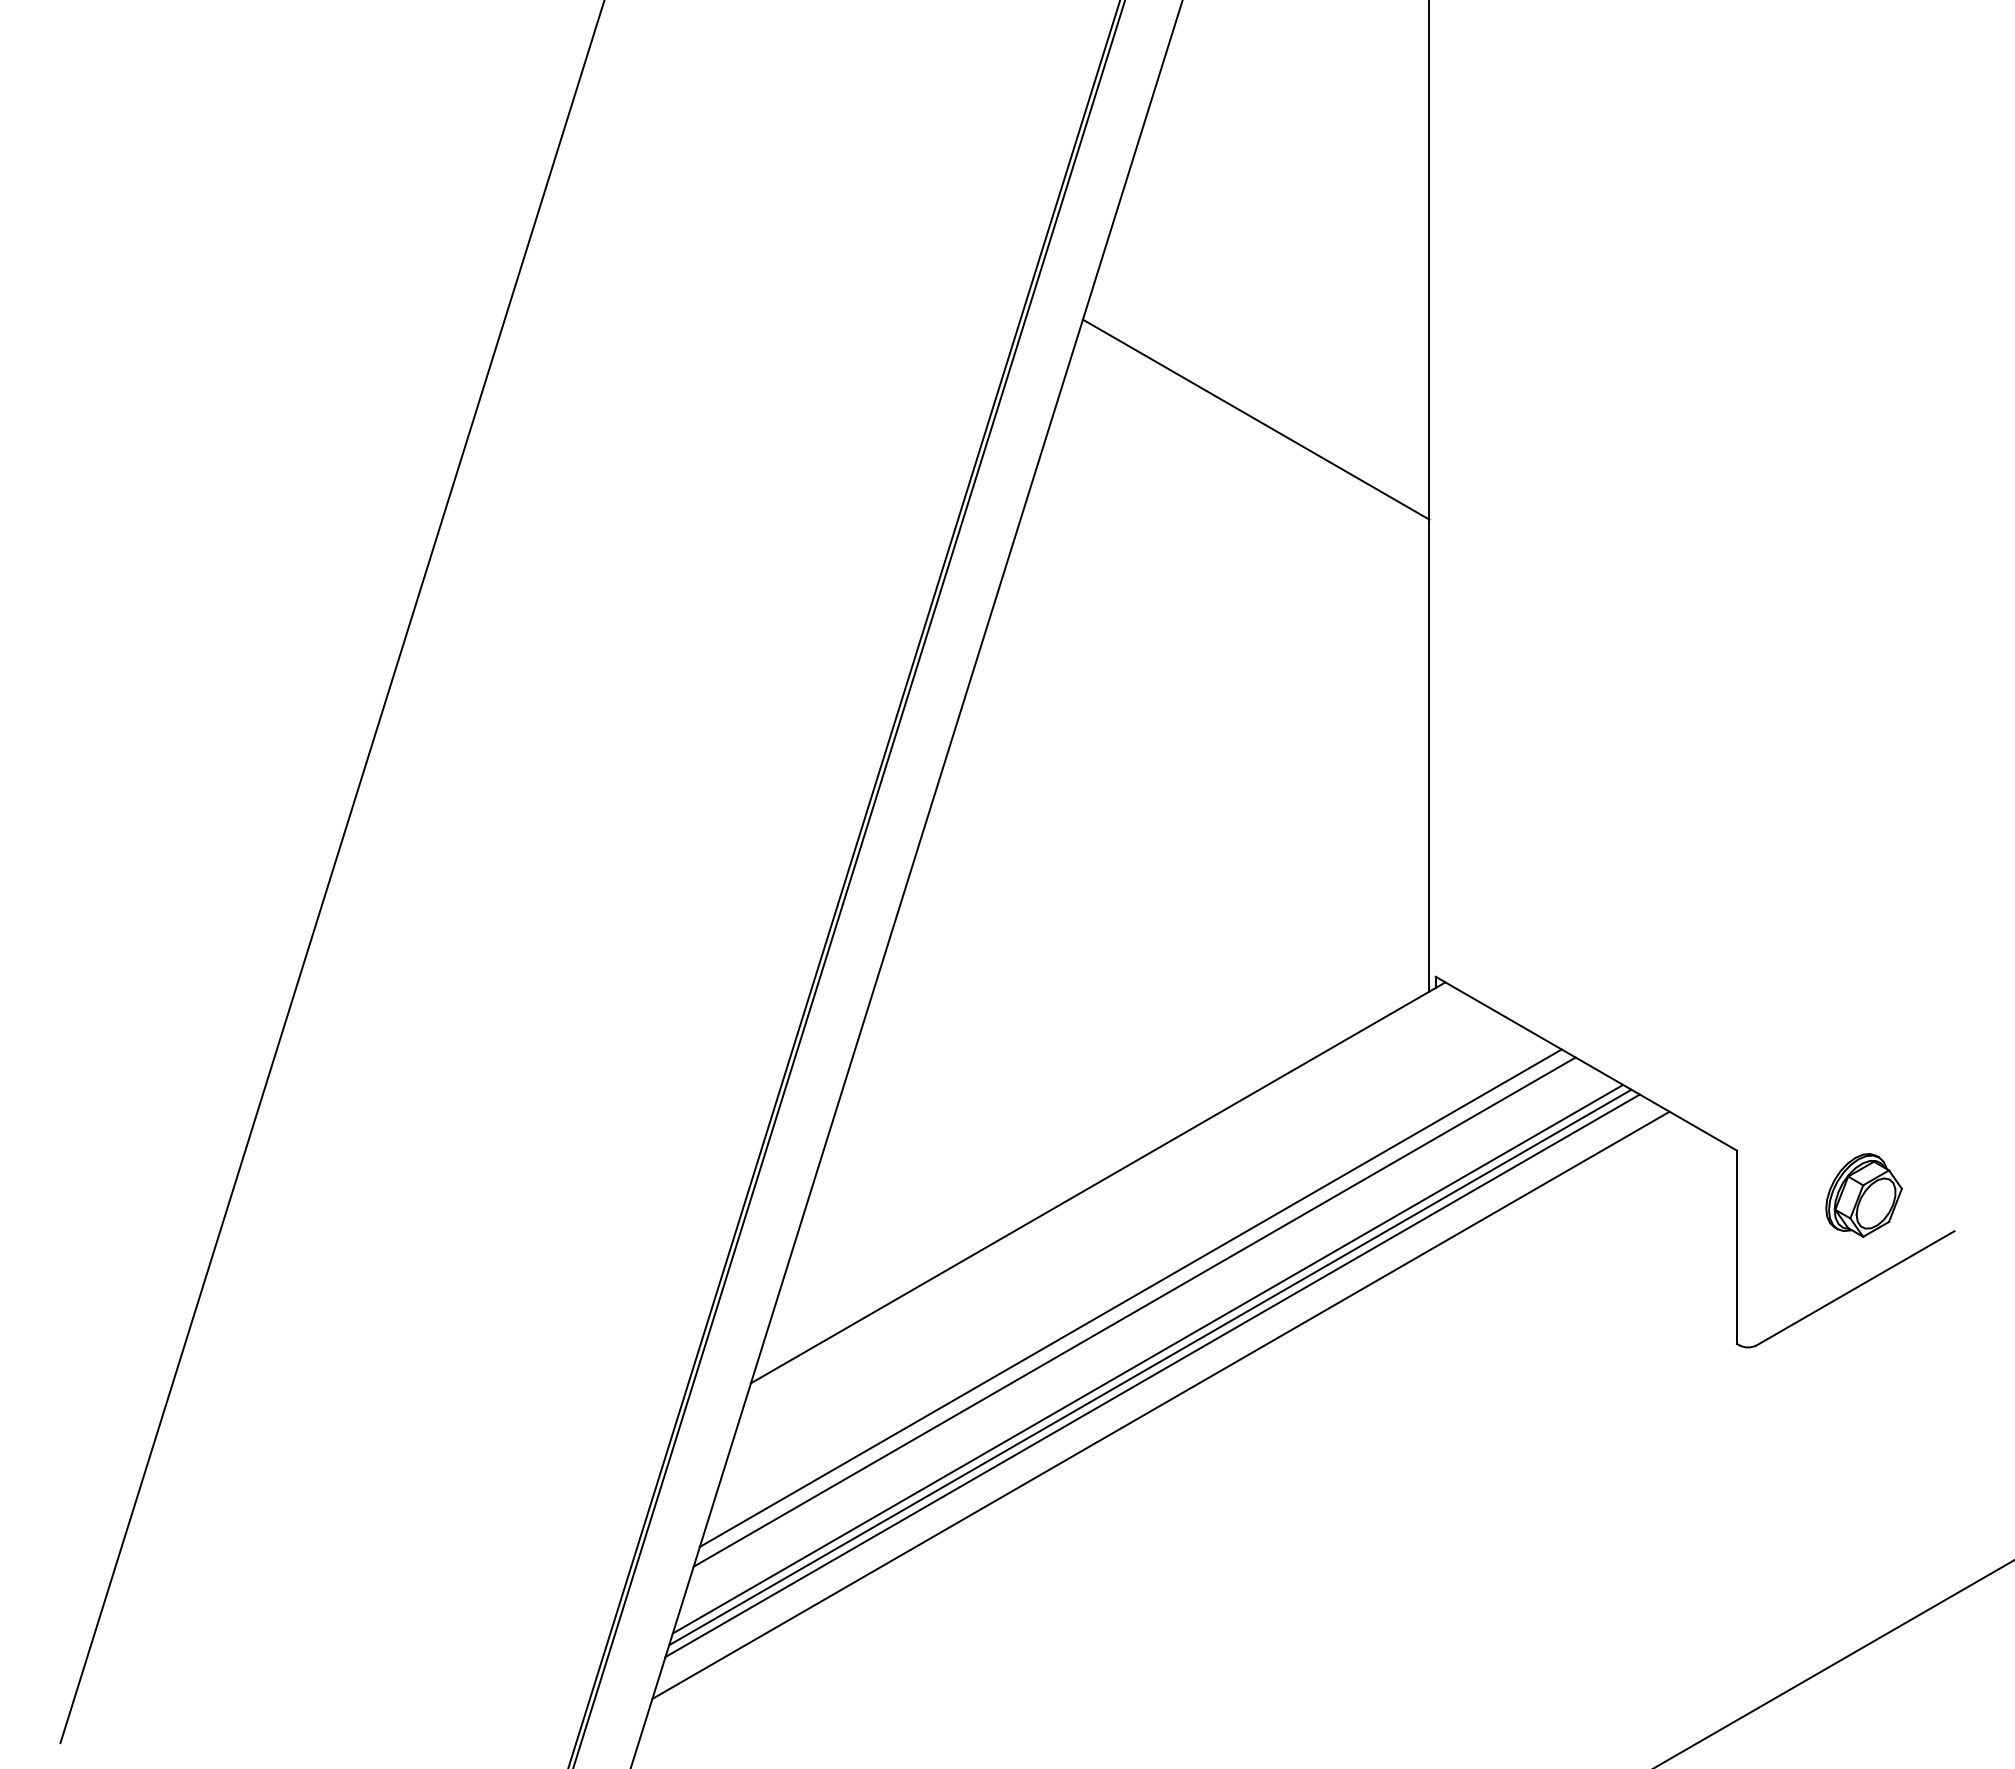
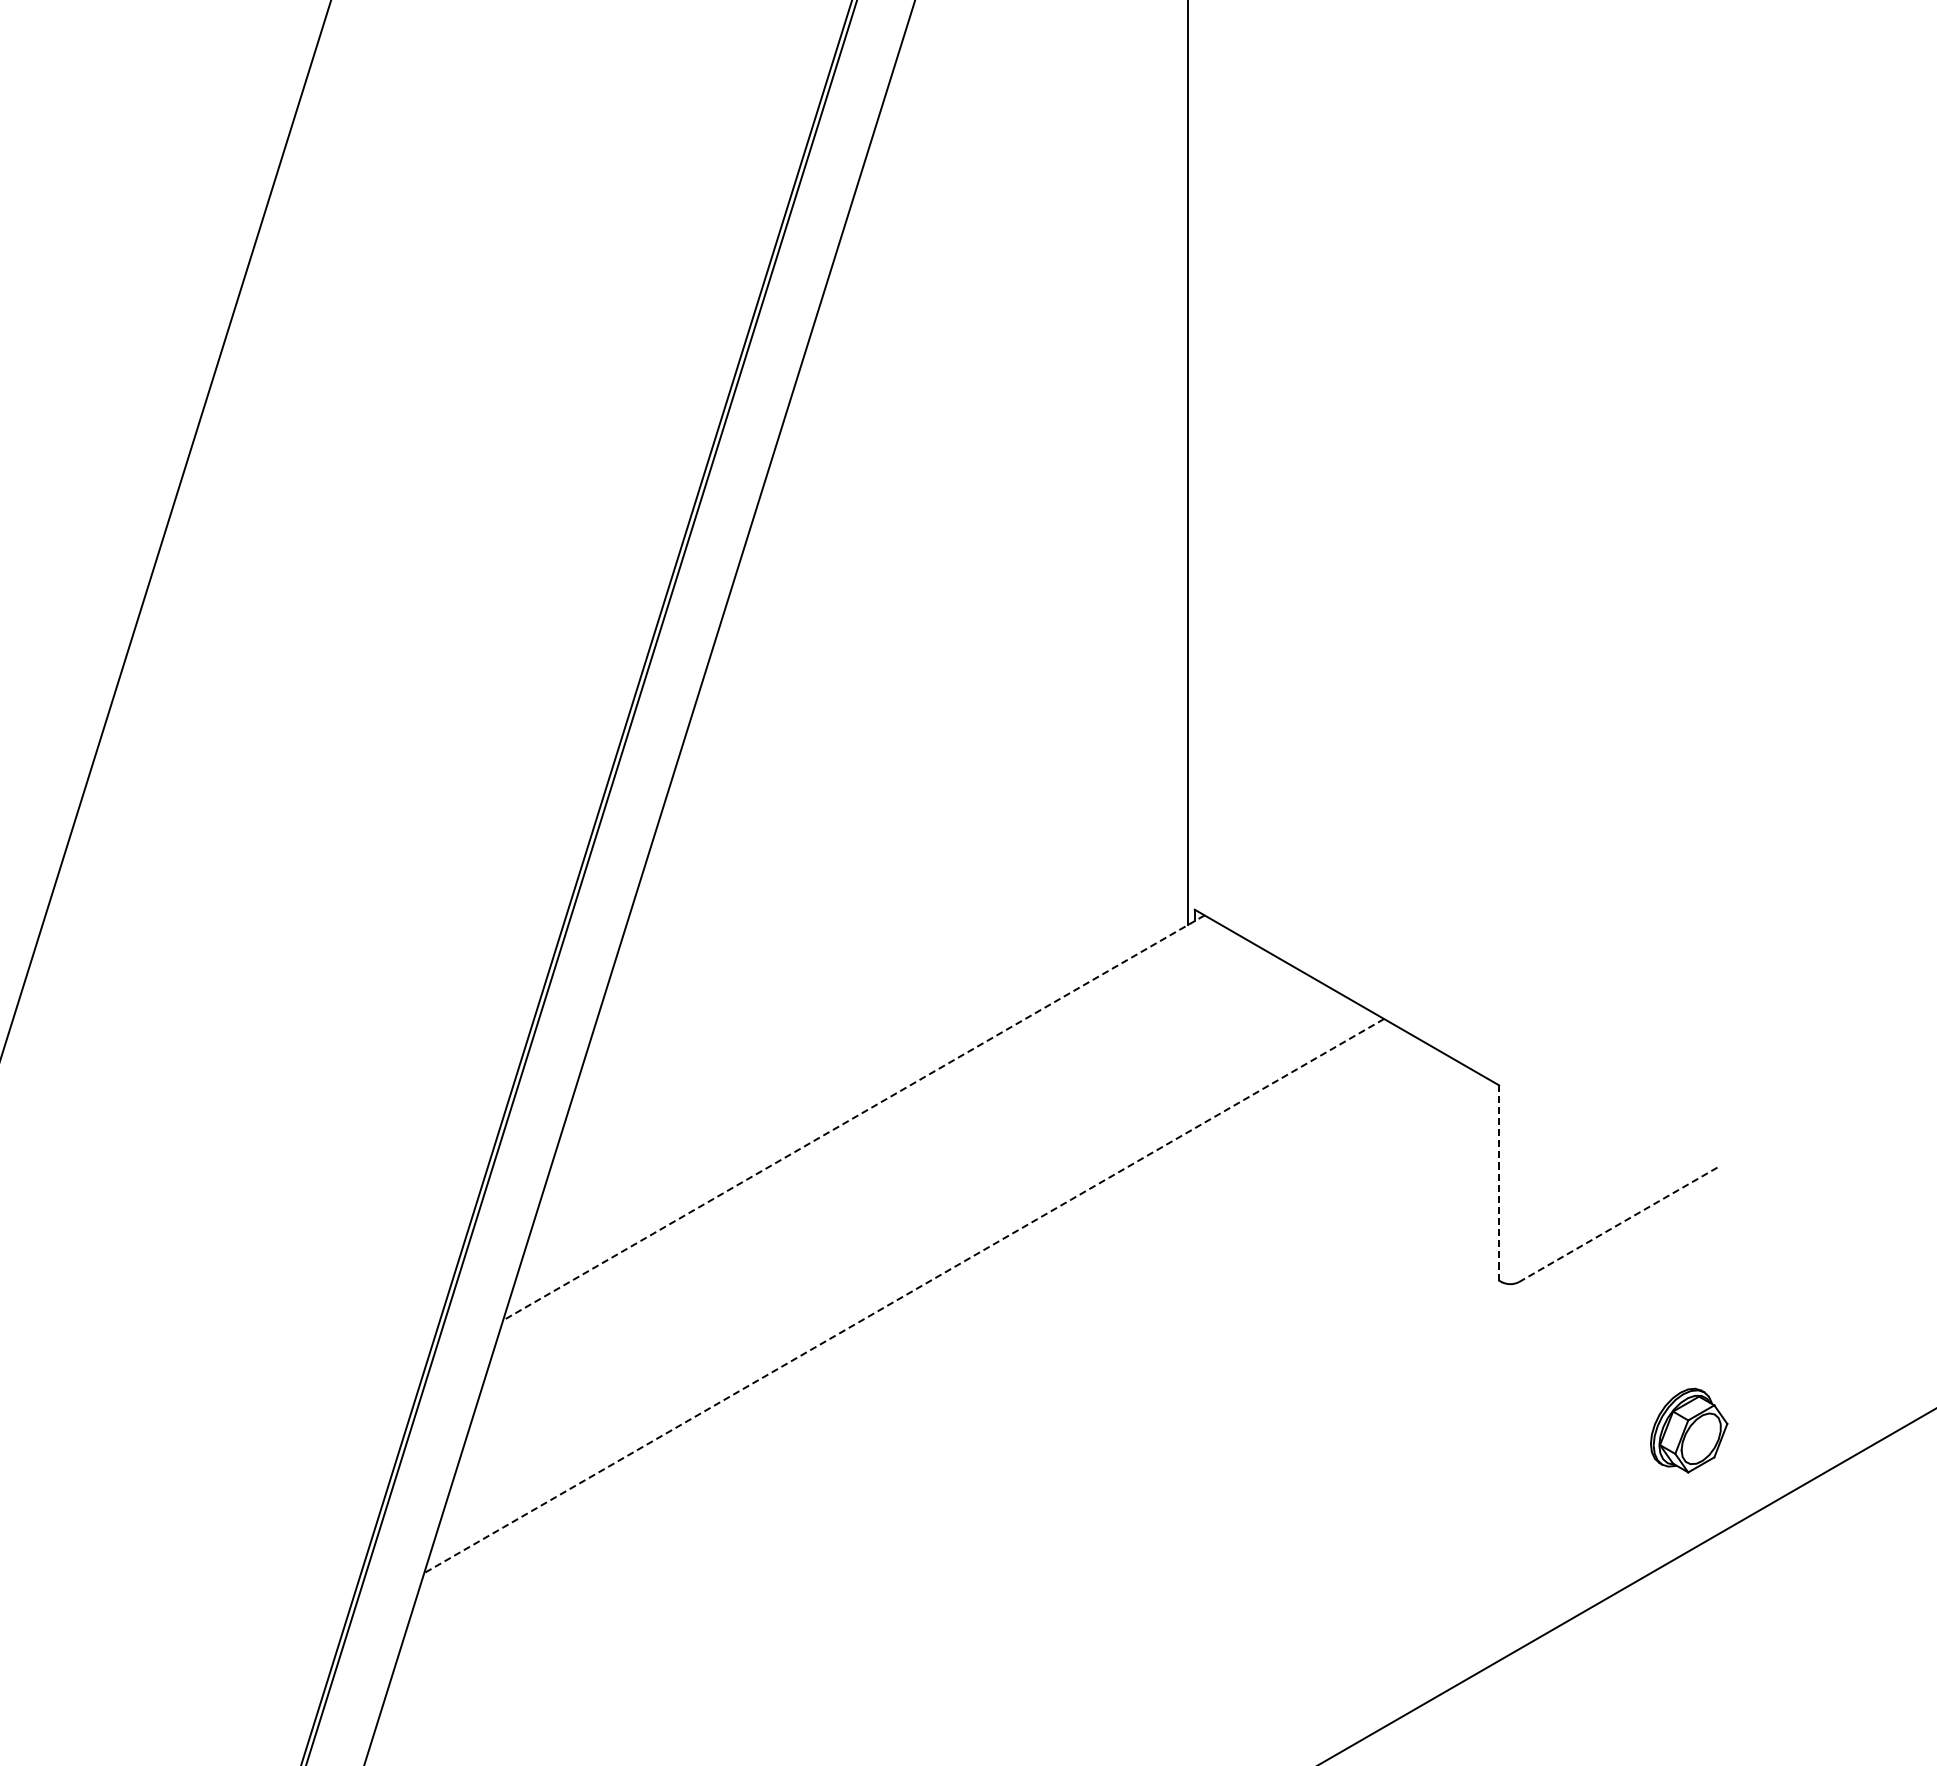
line: (1255, 419) -> (1012, 346), removed
line: (1097, 1183) -> (853, 1118), solid -> dashed
part: (1863, 1195) -> (1688, 1430), moved
line: (1736, 1247) -> (1498, 1183), solid -> dashed
line: (1855, 1288) -> (1618, 1224), solid -> dashed
line: (1130, 1298) -> (886, 1234), removed
line: (1134, 1311) -> (890, 1247), removed
line: (1148, 1359) -> (904, 1296), solid -> dashed
line: (1150, 1367) -> (906, 1304), removed
line: (1152, 1375) -> (908, 1312), removed
line: (1160, 1405) -> (916, 1342), removed

